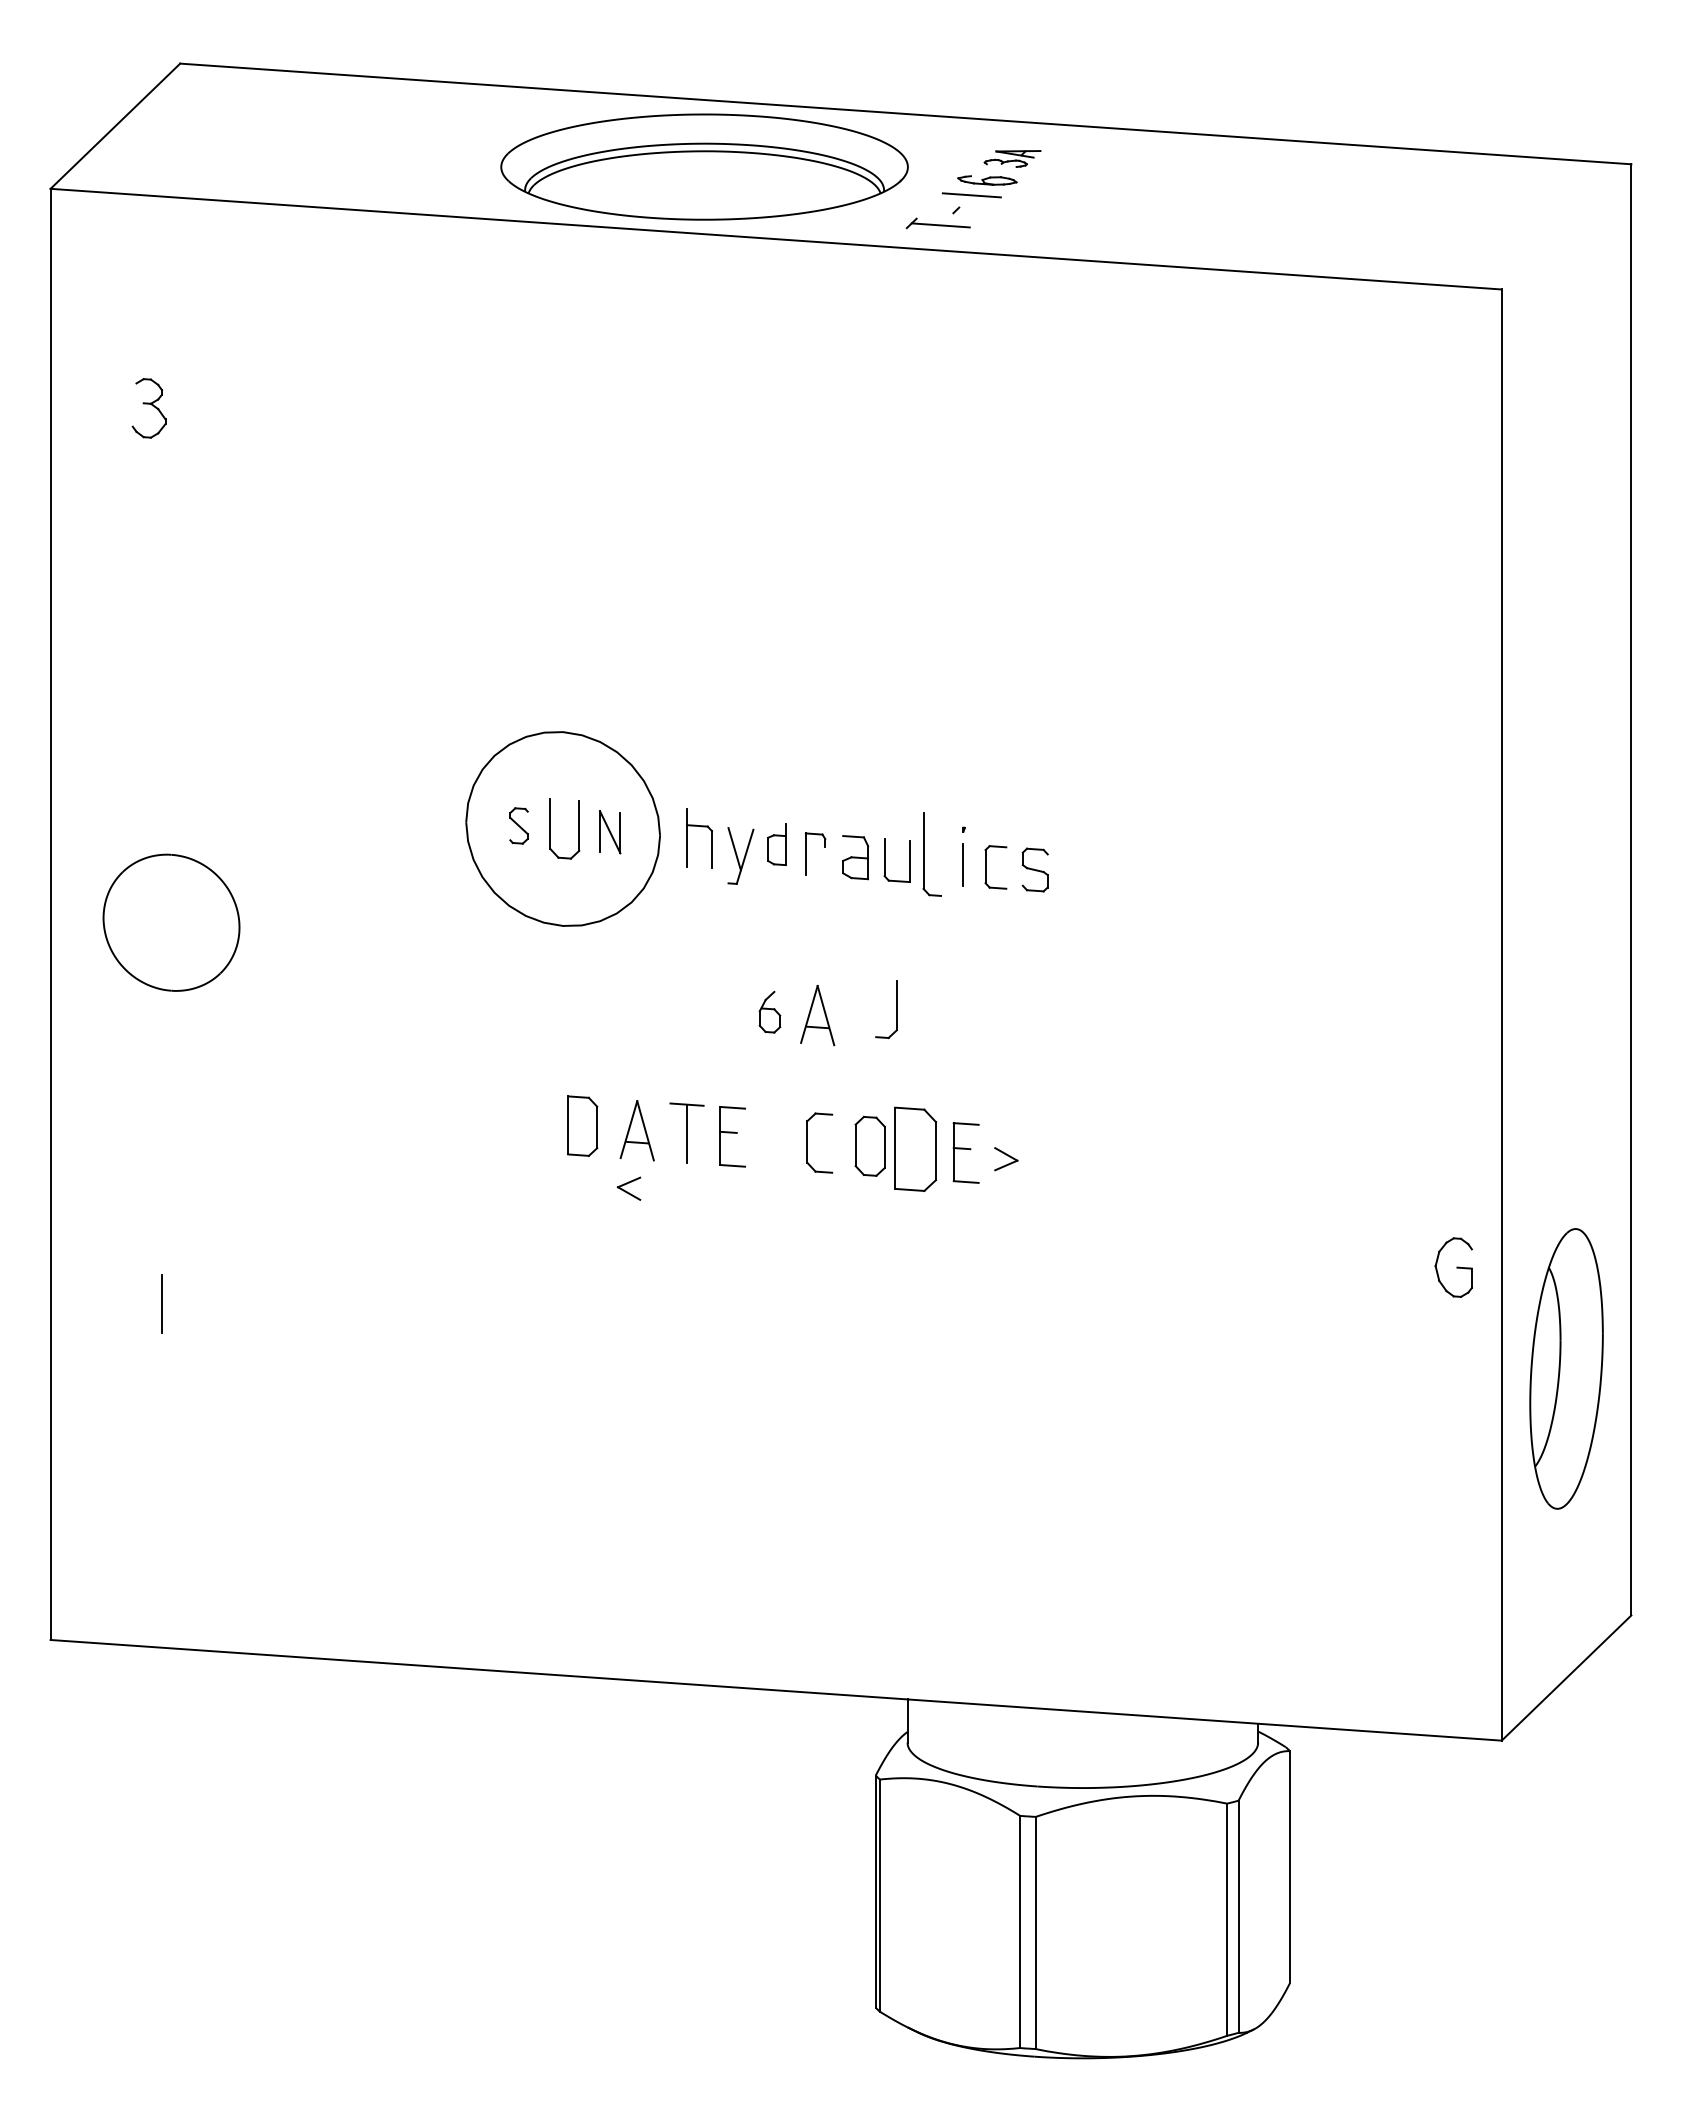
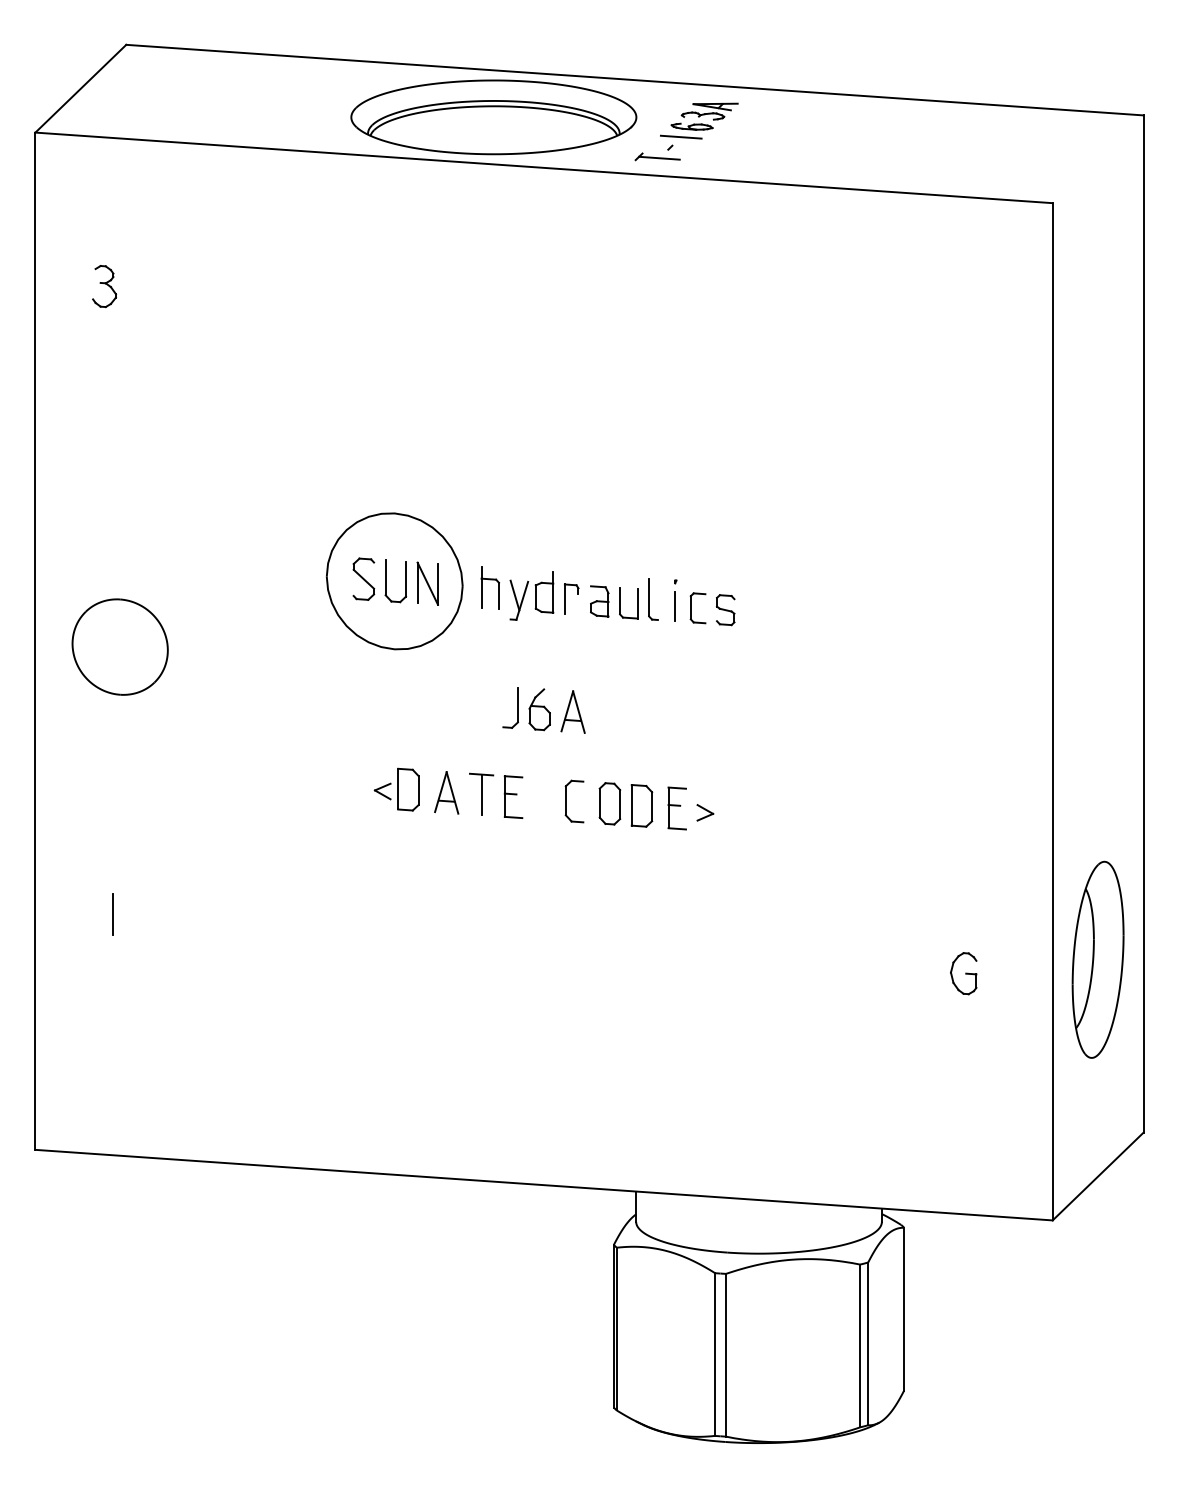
part: (1012, 158) -> (709, 111), size x1.43
part: (518, 825) -> (363, 578), size x1.67
part: (609, 832) -> (427, 583), size x1.43
part: (776, 844) -> (544, 592), size x1.43
part: (932, 854) -> (653, 599), size x0.71
part: (896, 1009) -> (517, 707), moved
part: (769, 1012) -> (539, 710), size x1.43
part: (915, 1148) -> (641, 805), size x0.71
part: (629, 1188) -> (383, 791), moved
part: (1453, 1267) -> (963, 973), moved

